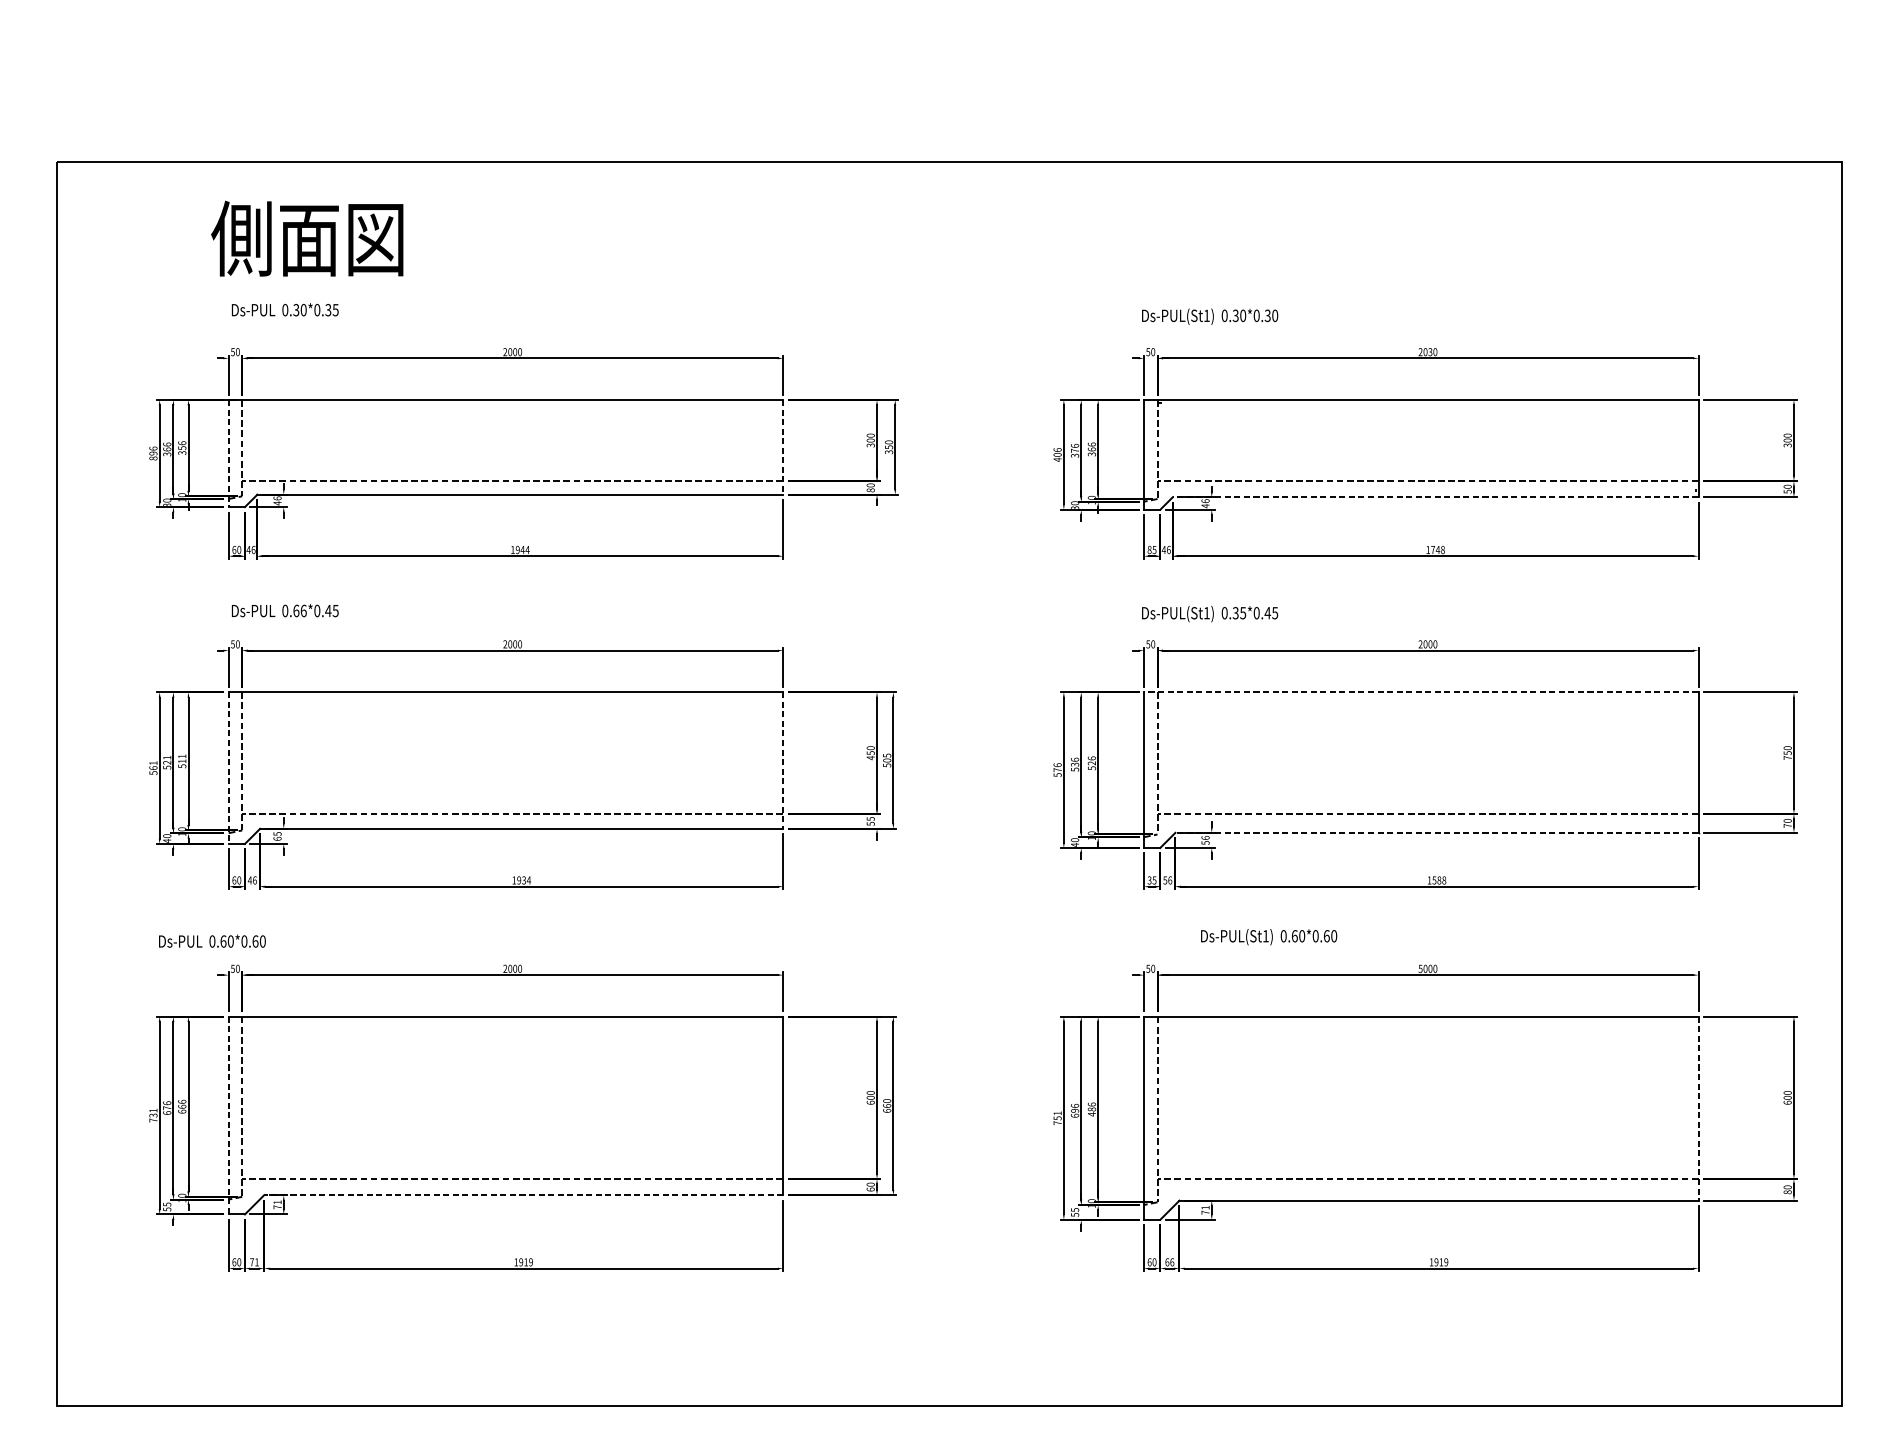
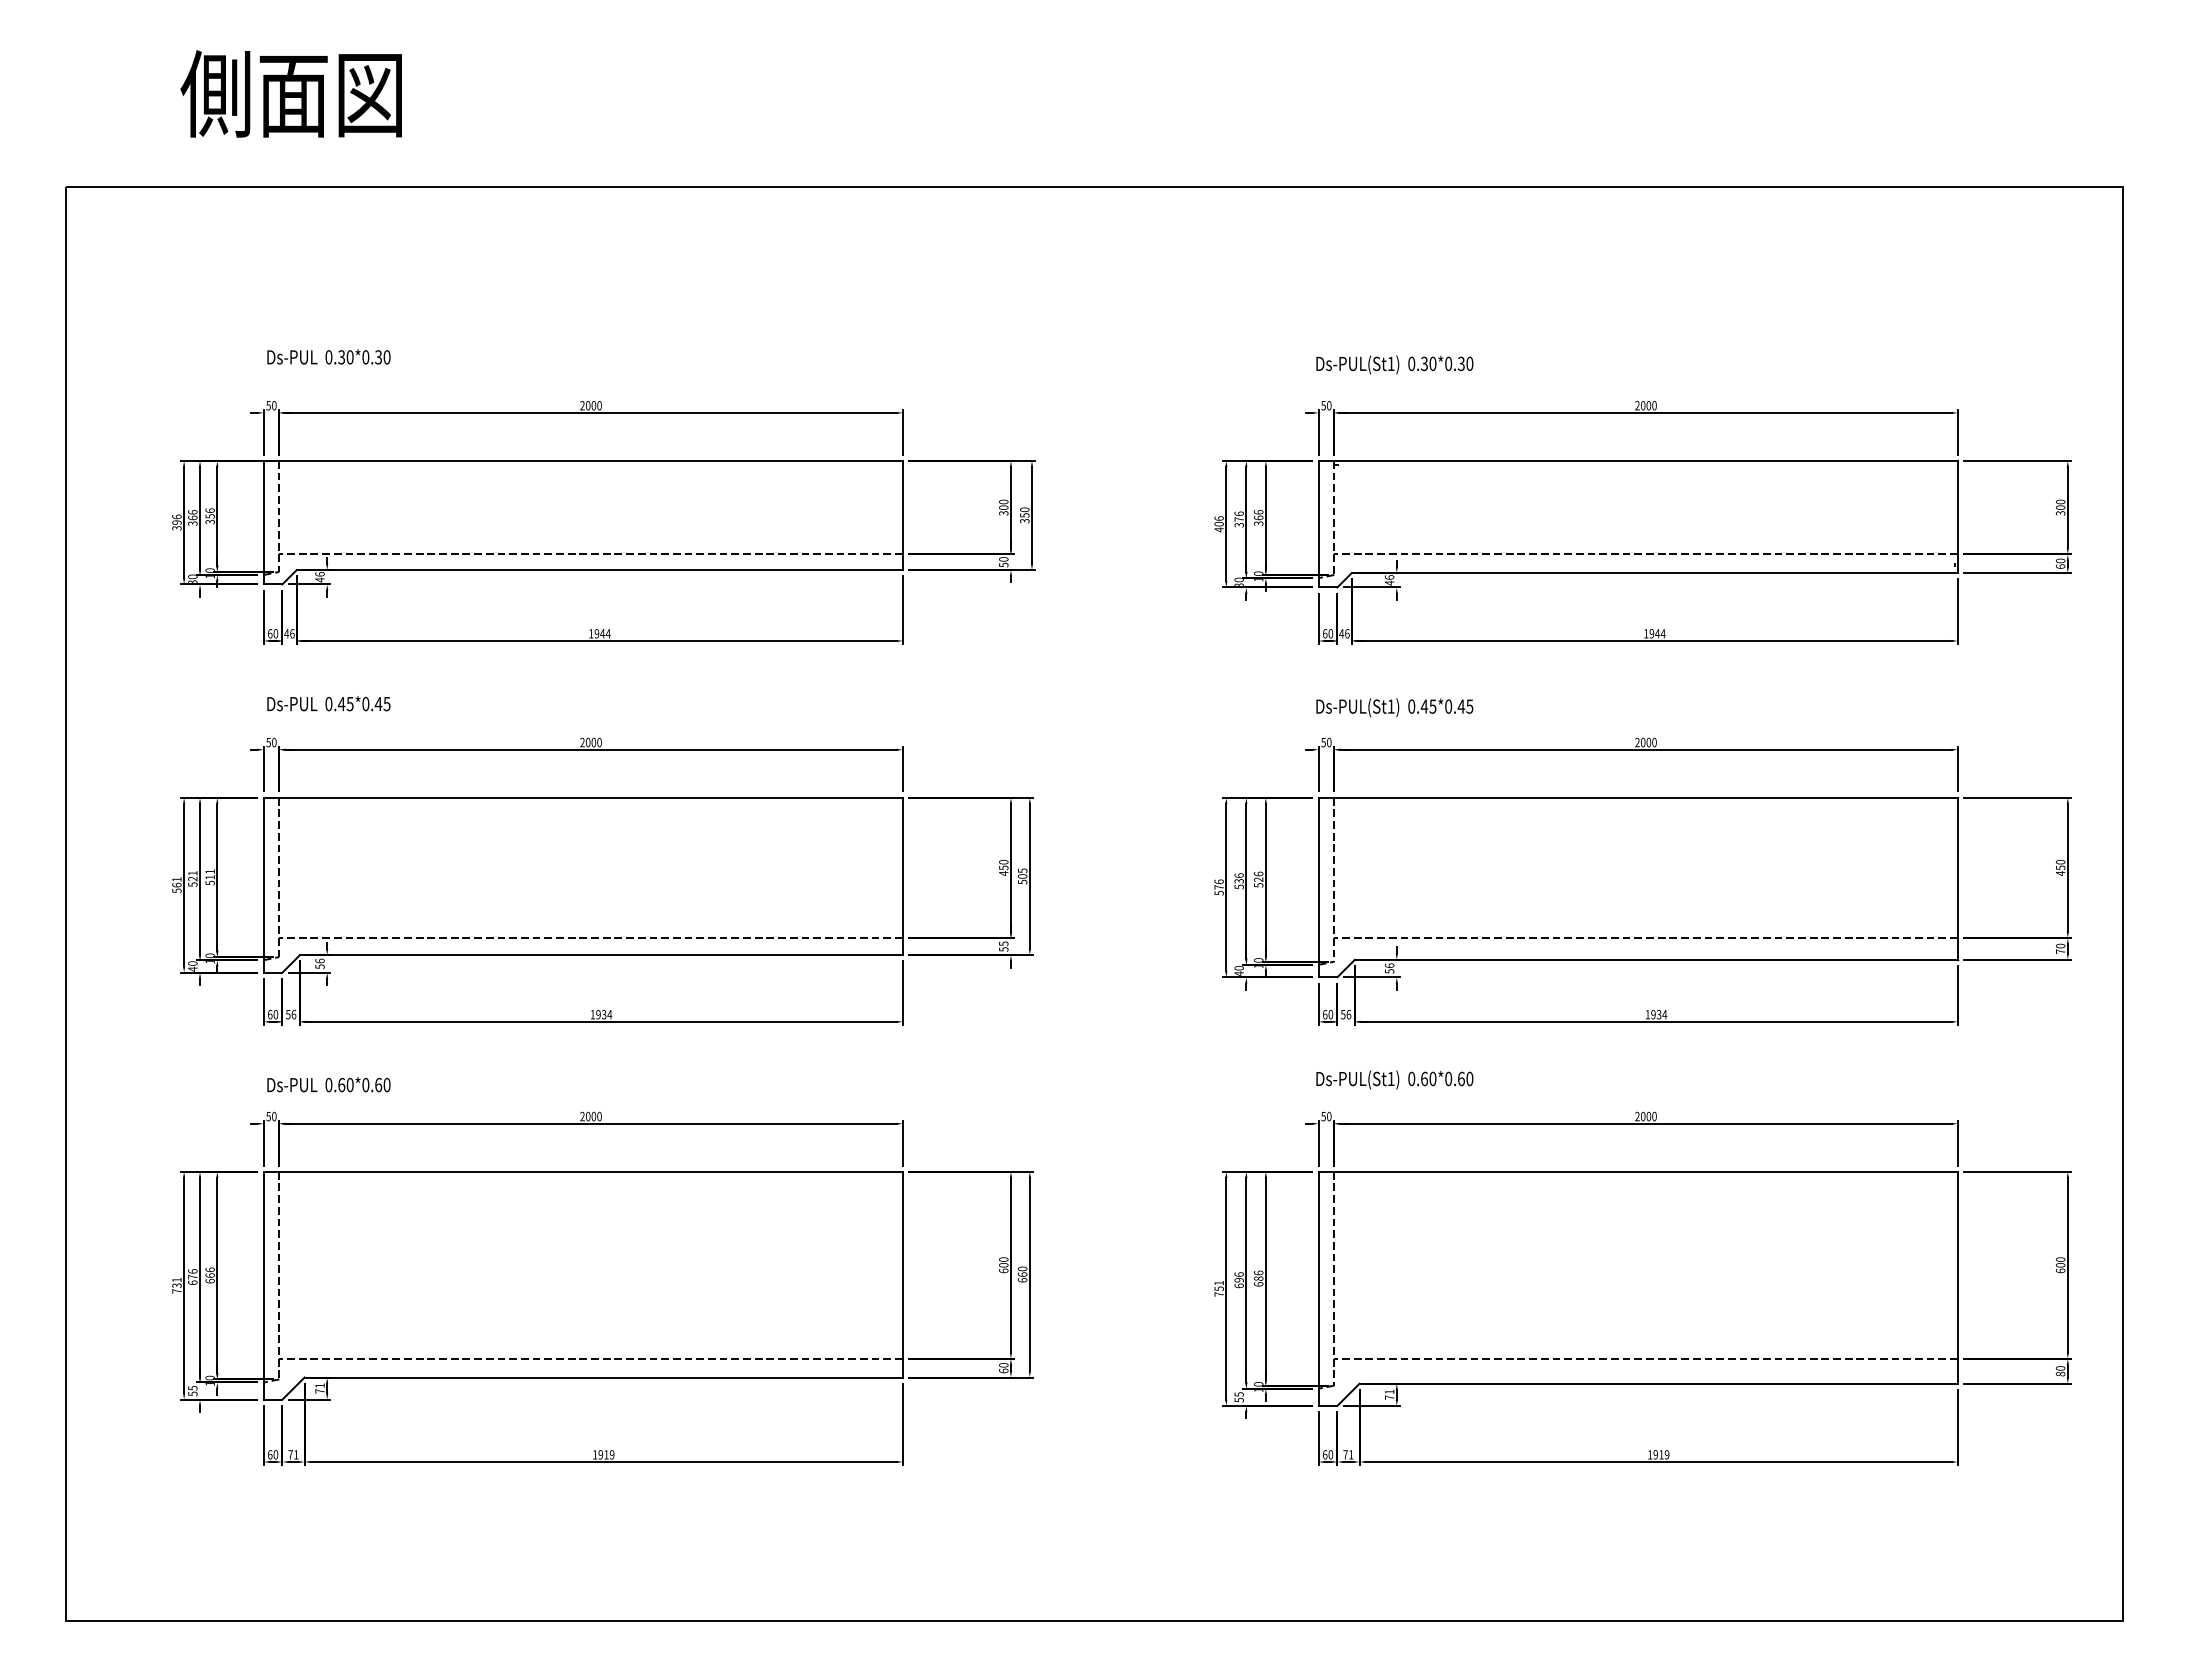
text: (306, 238) -> (290, 93), moved
text: (335, 310) -> (386, 357), 0.30*0.35 -> 0.30*0.30
text: (1430, 351) -> (1648, 405), 2030 -> 2000
line: (782, 447) -> (902, 515), dashed -> solid
line: (228, 453) -> (263, 522), dashed -> solid
text: (153, 458) -> (176, 528), 896 -> 396
text: (870, 489) -> (1003, 564), 80 -> 50
text: (1787, 491) -> (2060, 566), 50 -> 60
line: (1435, 497) -> (1654, 573), dashed -> solid
text: (1151, 549) -> (1327, 633), 85 -> 60
text: (1437, 549) -> (1657, 633), 1748 -> 1944
text: (299, 610) -> (345, 703), 0.66*0.45 -> 0.45*0.45
text: (1235, 613) -> (1424, 706), 0.35*0.45 -> 0.45*0.45
line: (1421, 692) -> (1638, 797), dashed -> solid
text: (1787, 757) -> (2060, 873), 750 -> 450
line: (782, 760) -> (902, 876), dashed -> solid
line: (228, 768) -> (263, 885), dashed -> solid
line: (1436, 832) -> (1655, 959), dashed -> solid
text: (277, 836) -> (319, 963), 65 -> 56
text: (249, 880) -> (287, 1014), 46 -> 56
text: (1151, 880) -> (1327, 1014), 35 -> 60
text: (1439, 880) -> (1659, 1014), 1588 -> 1934
text: (1268, 936) -> (1394, 1079), moved
text: (212, 941) -> (328, 1084), moved
text: (1420, 968) -> (1637, 1116), 5000 -> 2000
line: (1698, 1109) -> (1957, 1278), dashed -> solid
text: (1091, 1113) -> (1258, 1283), 486 -> 686
line: (228, 1115) -> (263, 1285), dashed -> solid
line: (523, 1195) -> (603, 1377), dashed -> solid
text: (1169, 1262) -> (1348, 1454), 66 -> 71

